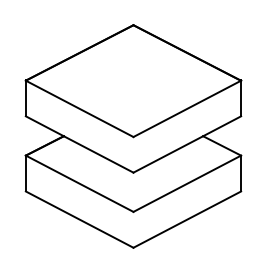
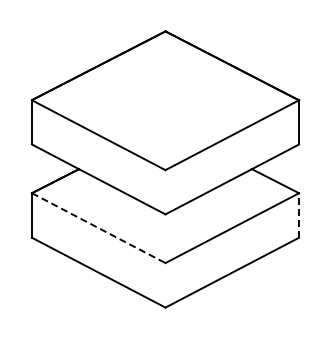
line: (241, 172) -> (299, 214), solid -> dashed
line: (80, 184) -> (99, 228), solid -> dashed

